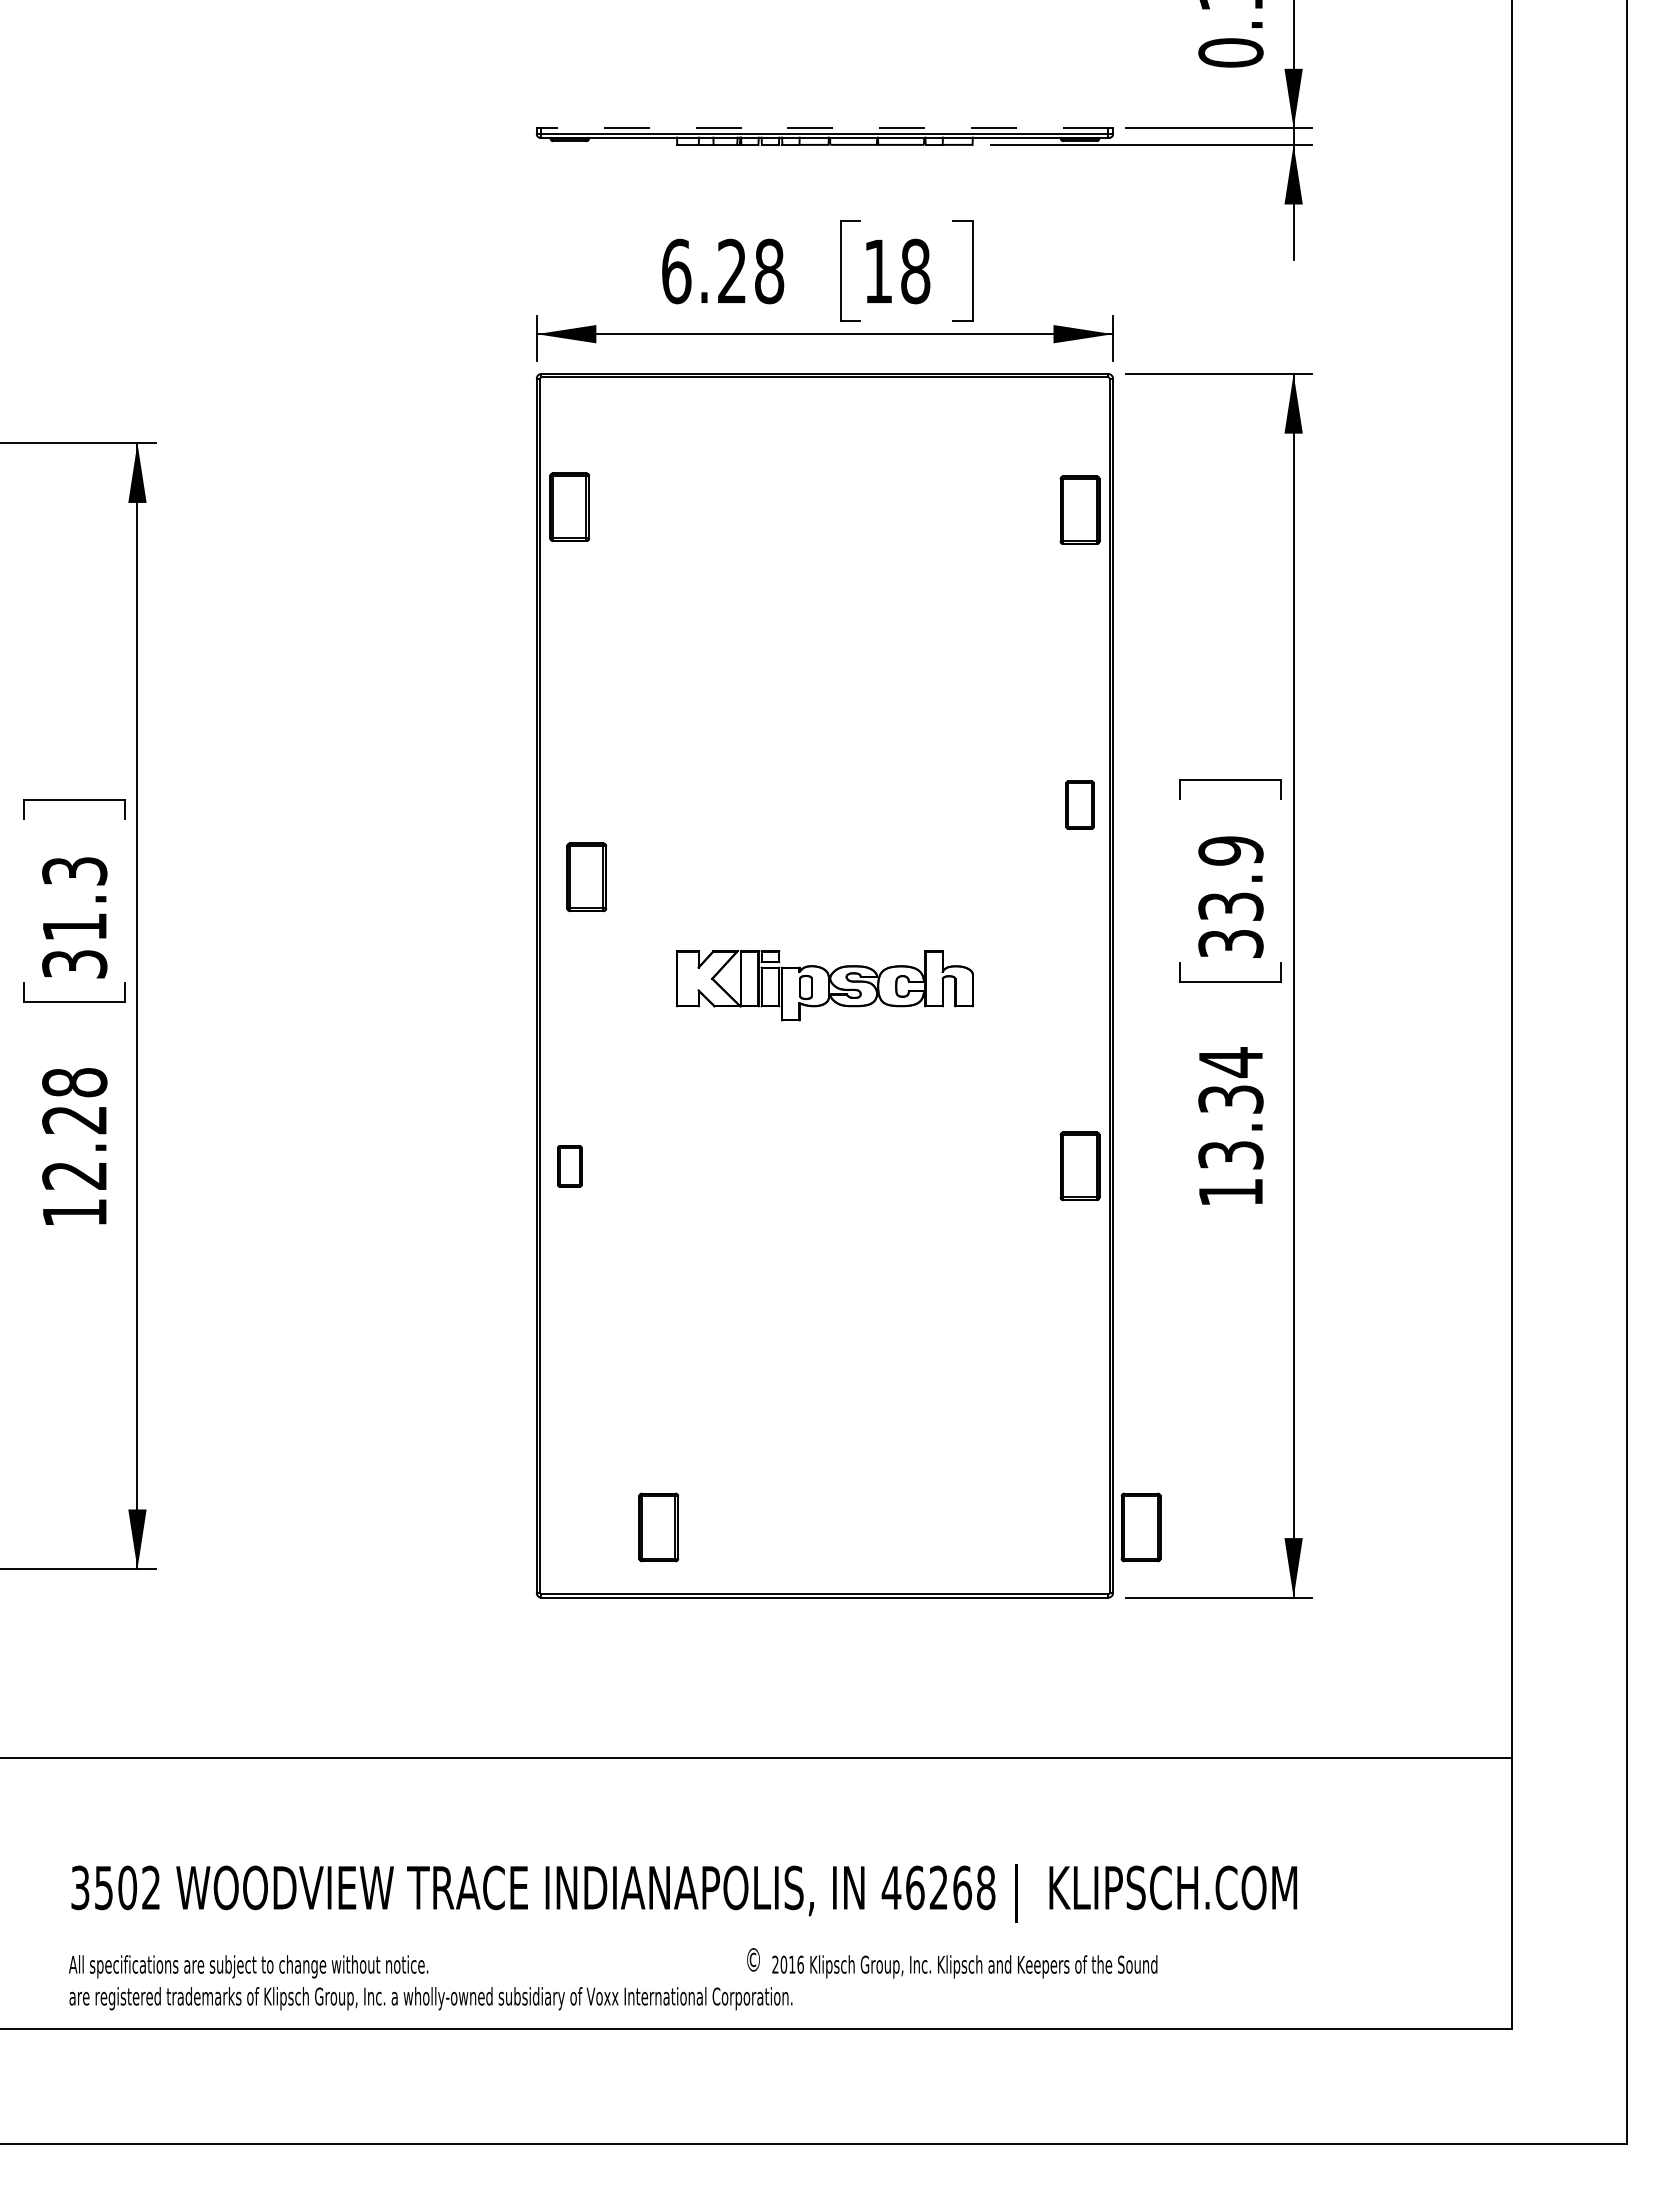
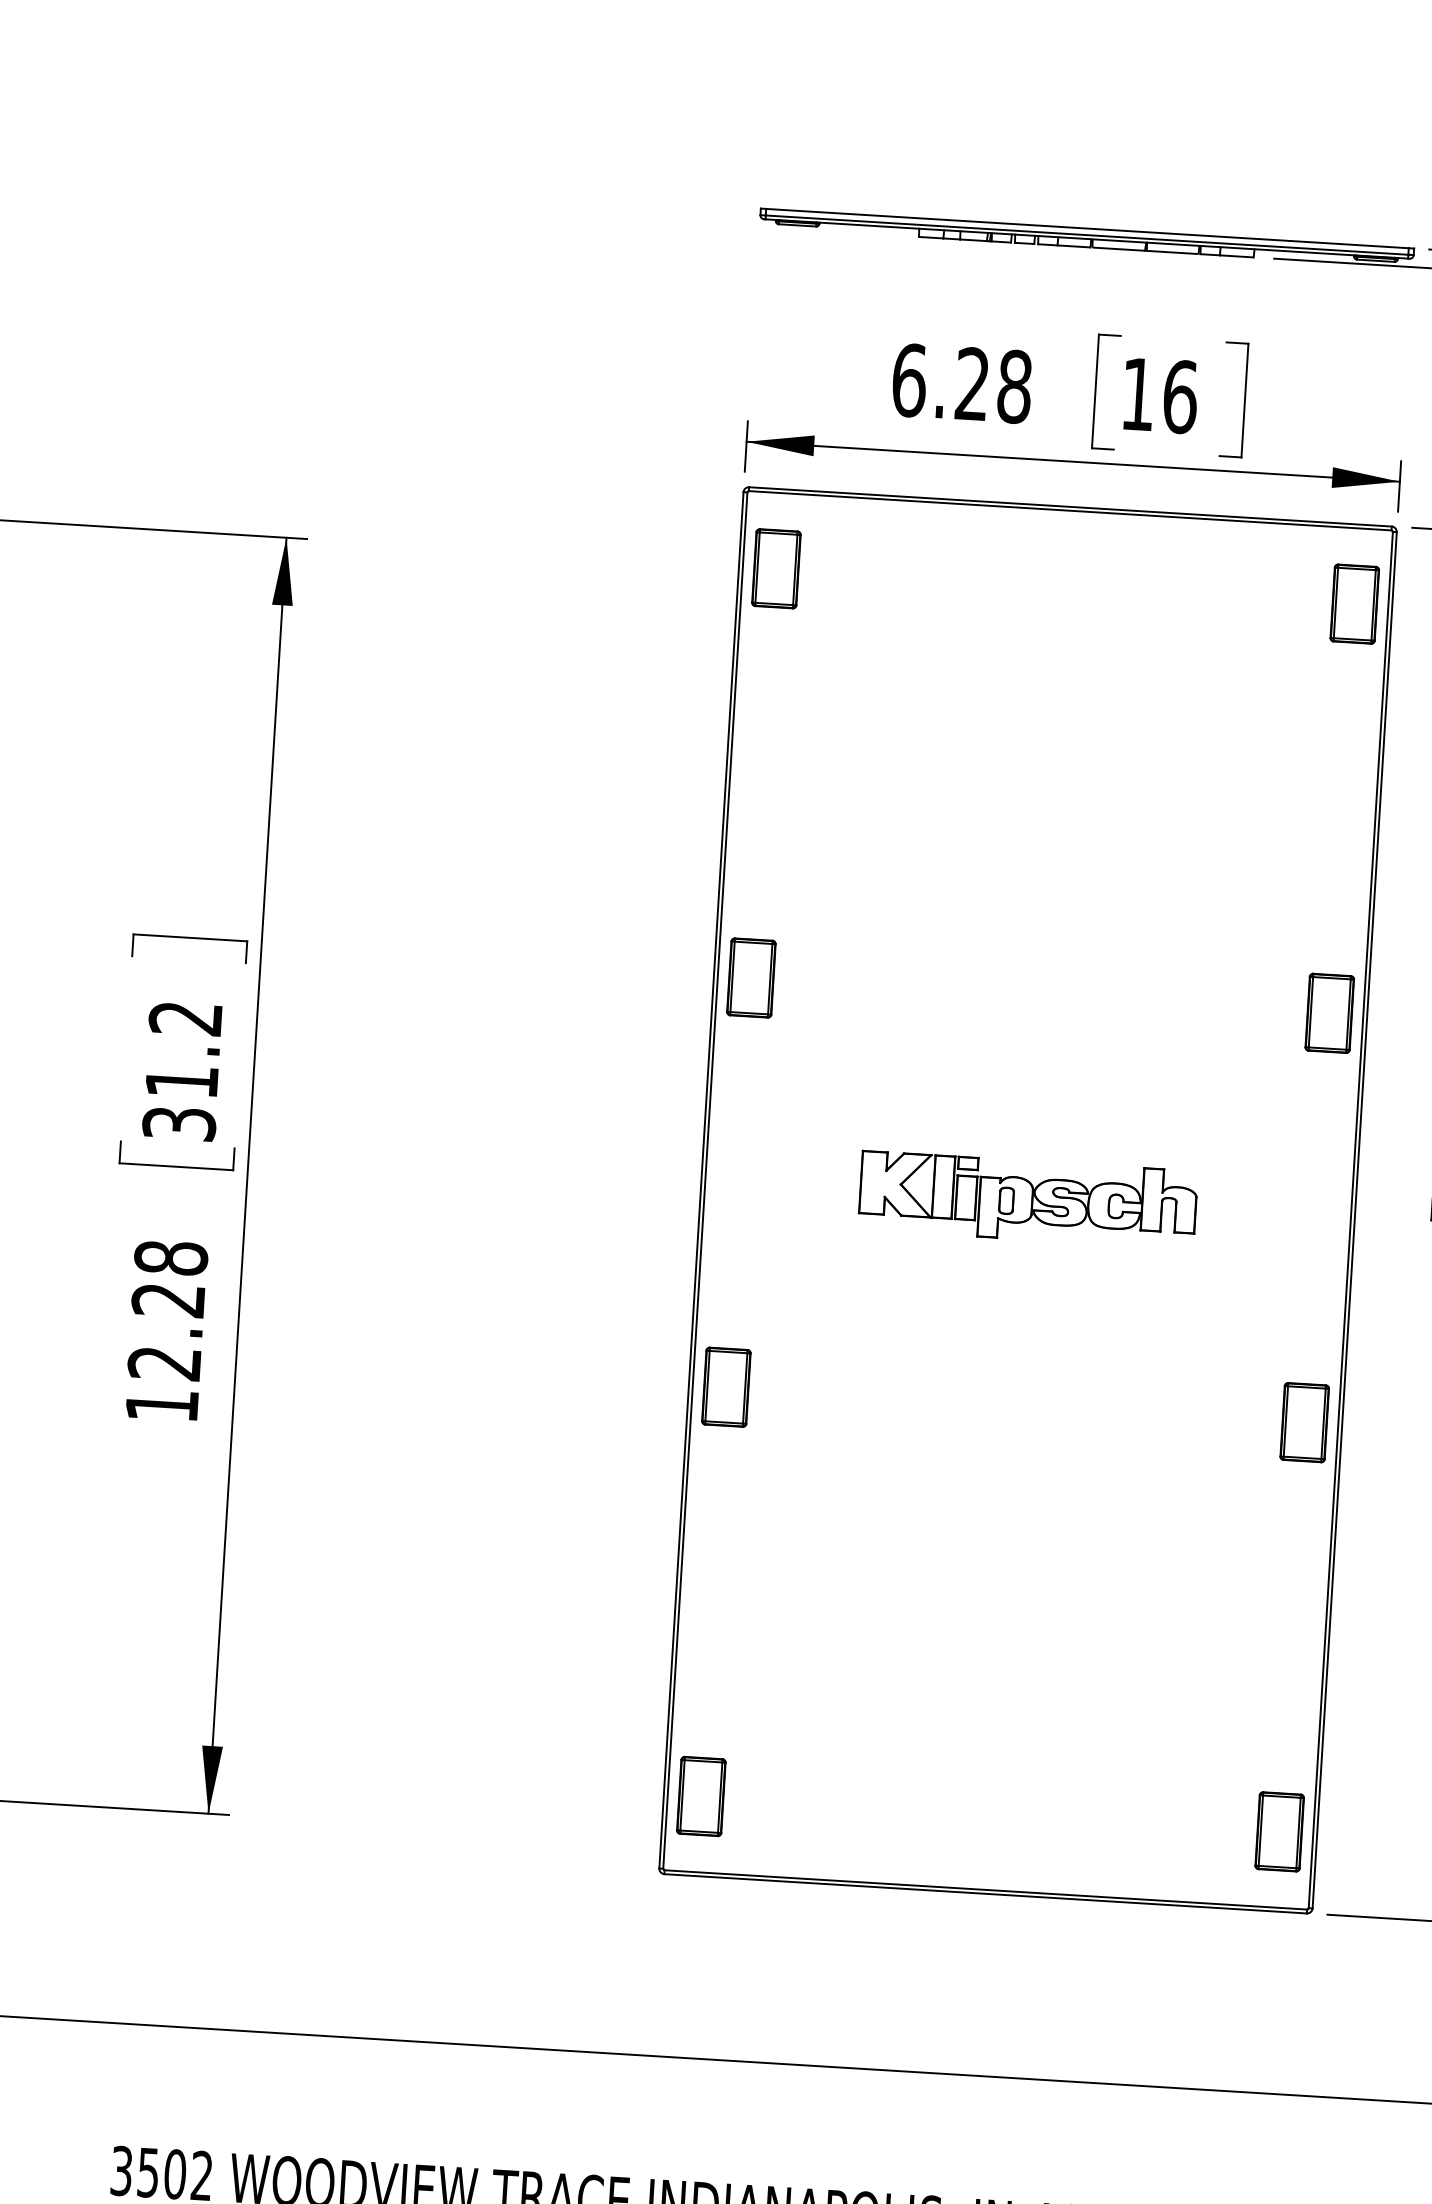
line: (824, 128) -> (1087, 228), dashed -> solid
text: (915, 271) -> (1180, 396), 18 -> 16
part: (569, 506) -> (776, 567), moved
part: (1079, 509) -> (1354, 603), moved
part: (1079, 804) -> (1329, 1012), size x1.43
text: (74, 871) -> (185, 1018), 31.3 -> 31.2
part: (586, 877) -> (751, 978), moved
part: (569, 1166) -> (726, 1387), size x1.67
part: (658, 1527) -> (701, 1796), moved
part: (1140, 1527) -> (1279, 1831), moved

